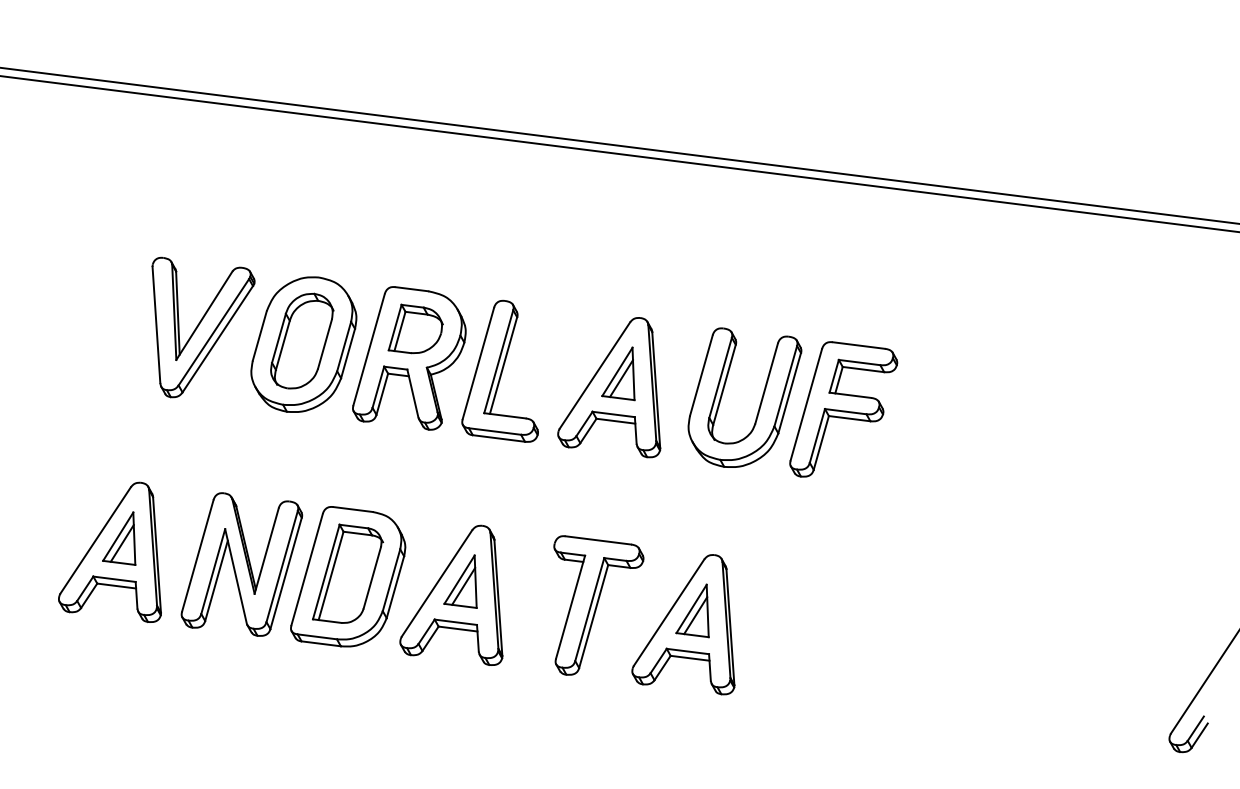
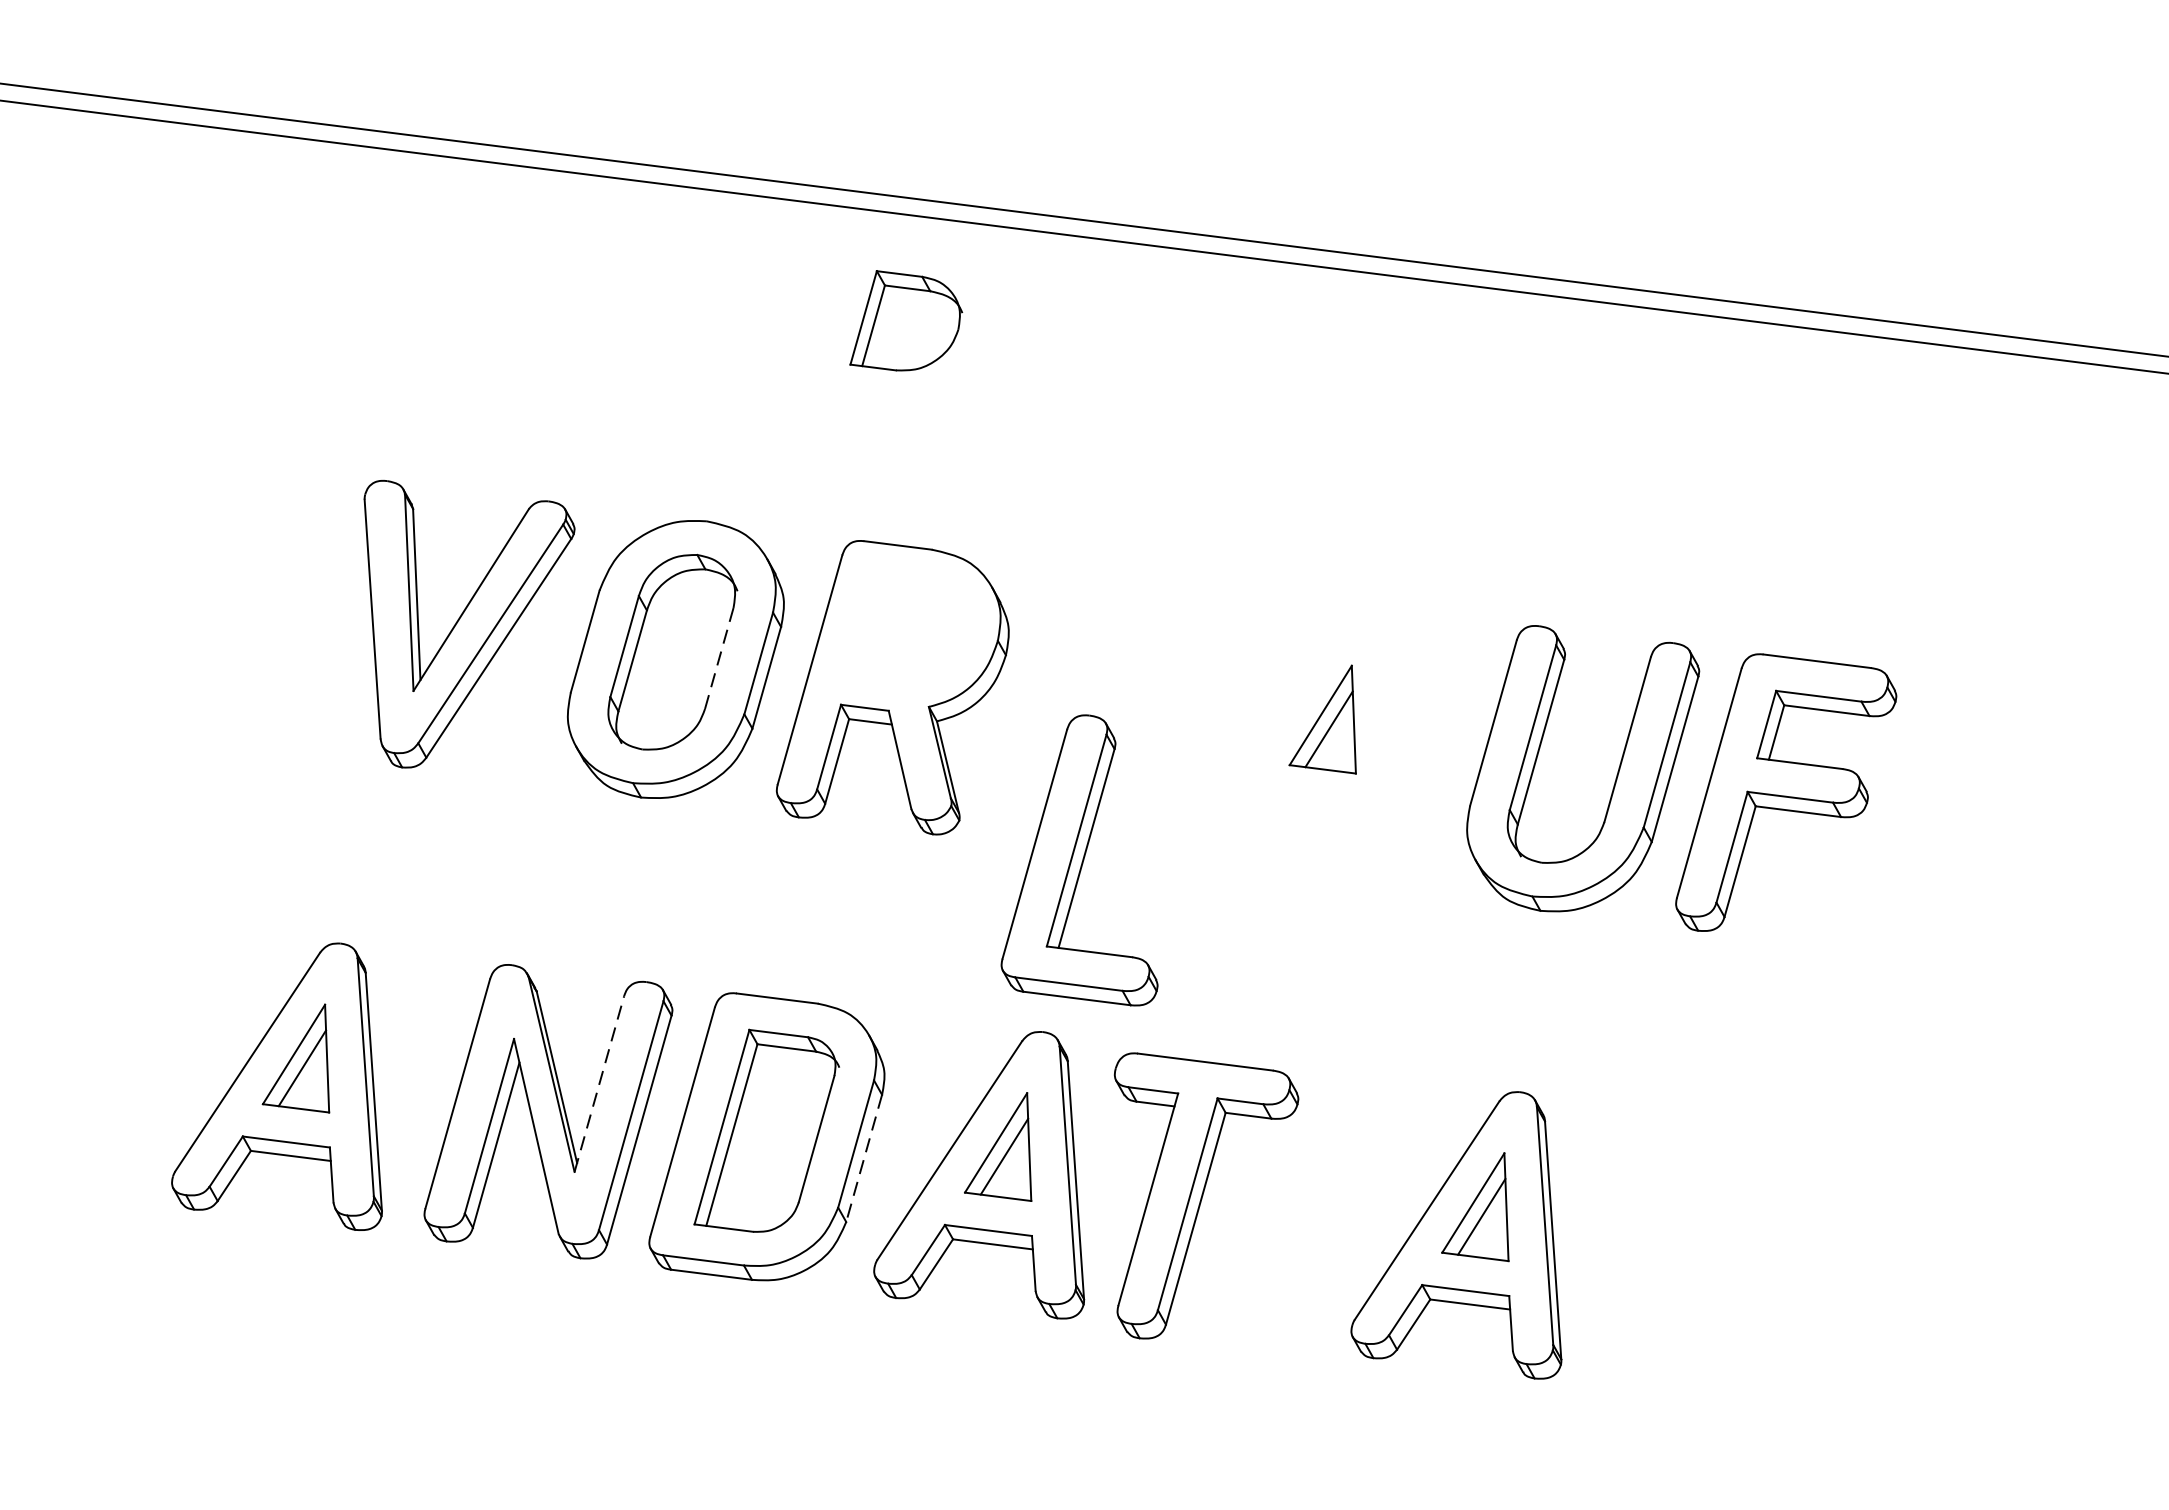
part: (415, 328) -> (905, 319), moved
line: (325, 344) -> (720, 659), solid -> dashed
part: (499, 370) -> (1078, 858), moved
part: (609, 387) -> (1304, 747), removed
line: (266, 550) -> (598, 1082), solid -> dashed
line: (395, 587) -> (864, 1158), solid -> dashed
part: (598, 605) -> (1205, 1195), moved

